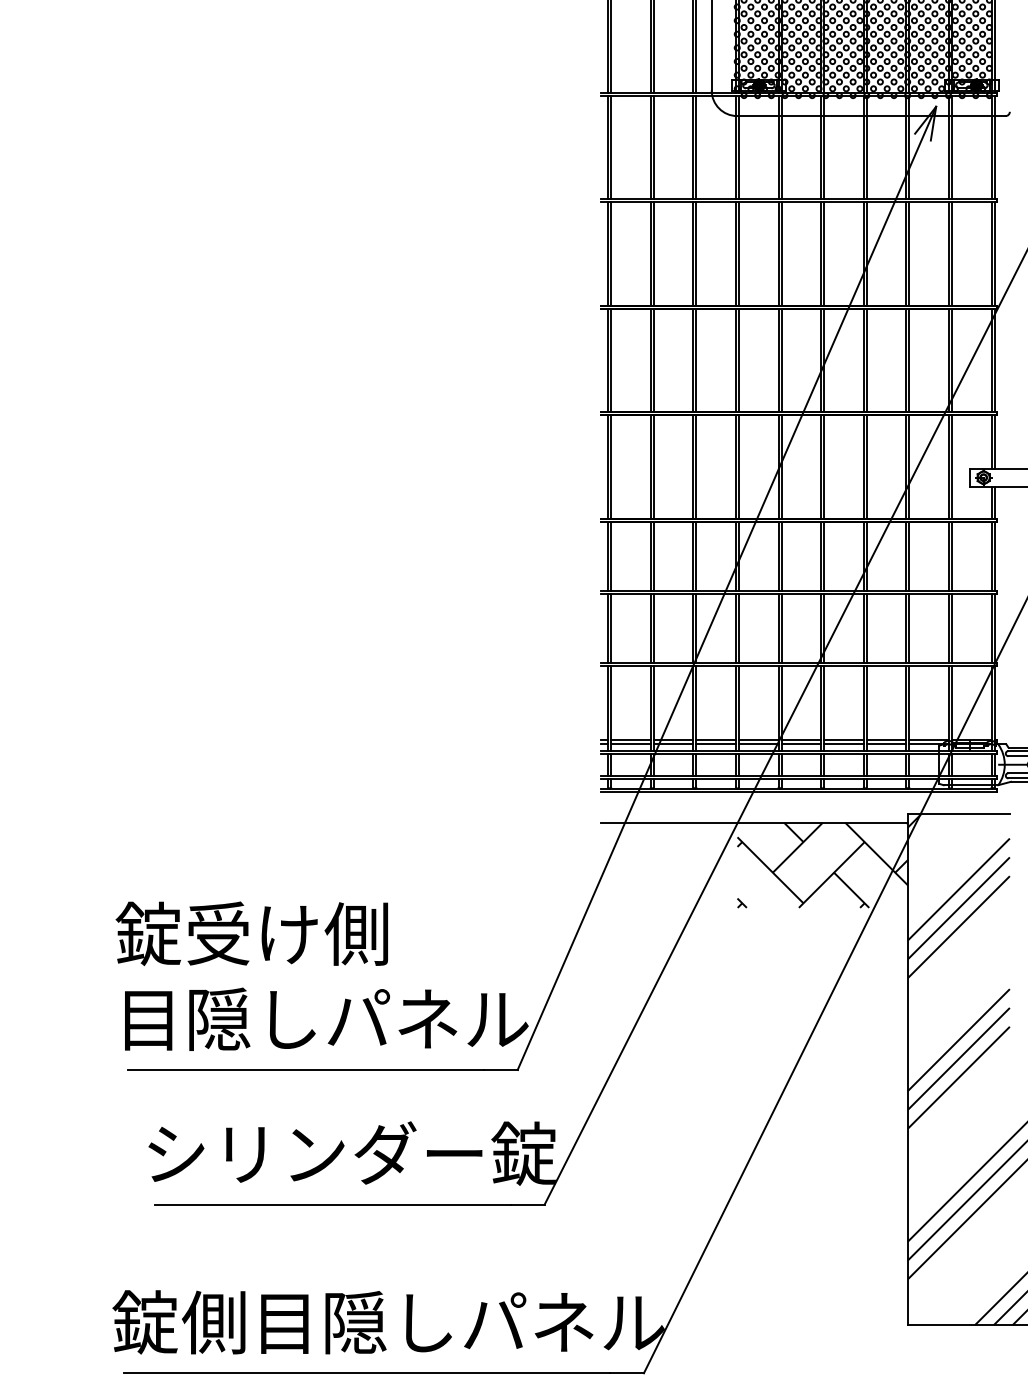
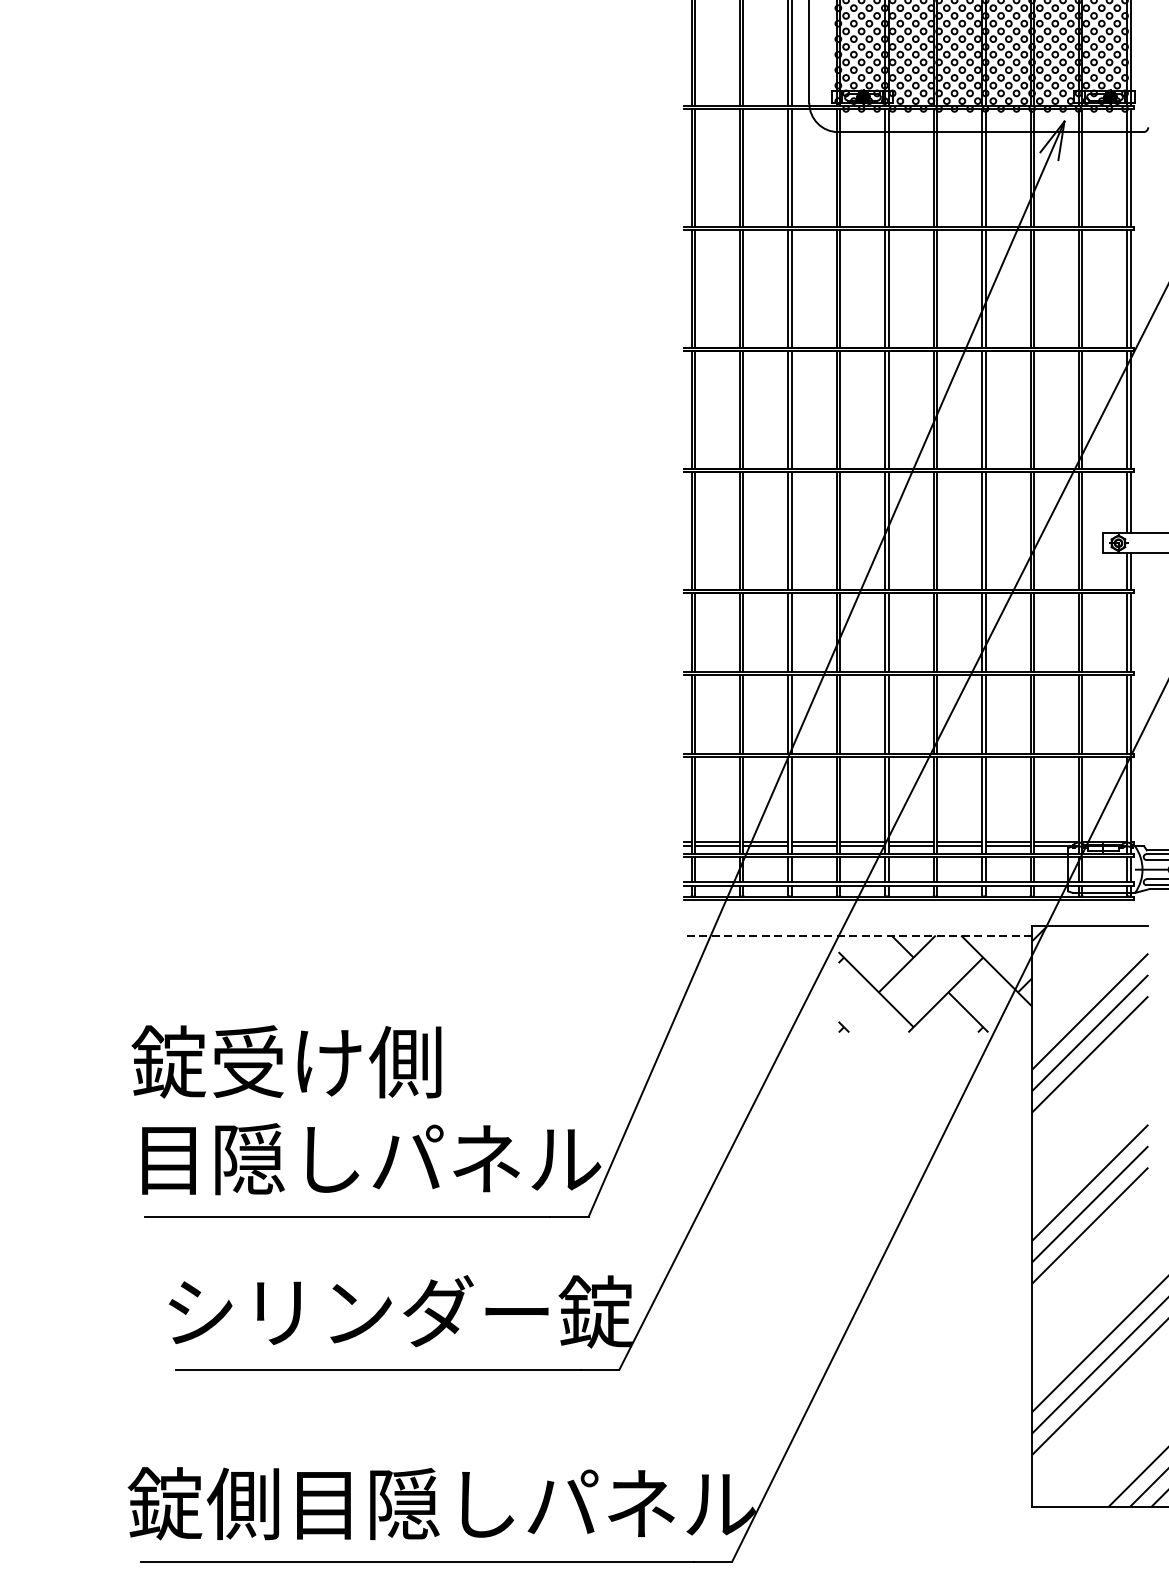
line: (754, 822) -> (857, 935), solid -> dashed

